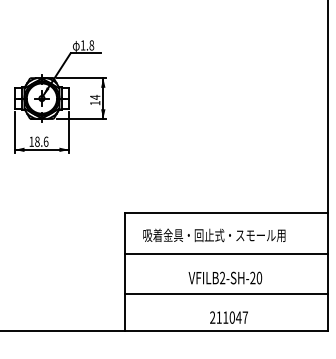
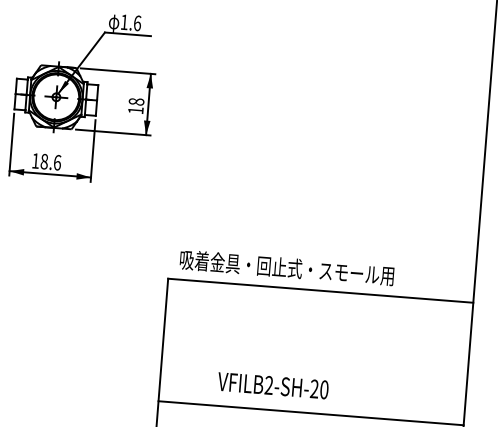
text: (91, 45) -> (137, 23), 1.8 -> 1.6
text: (95, 97) -> (136, 102), 14 -> 18
text: (214, 235) -> (287, 268), moved
line: (226, 253) -> (315, 351), removed
text: (225, 277) -> (273, 384), moved

